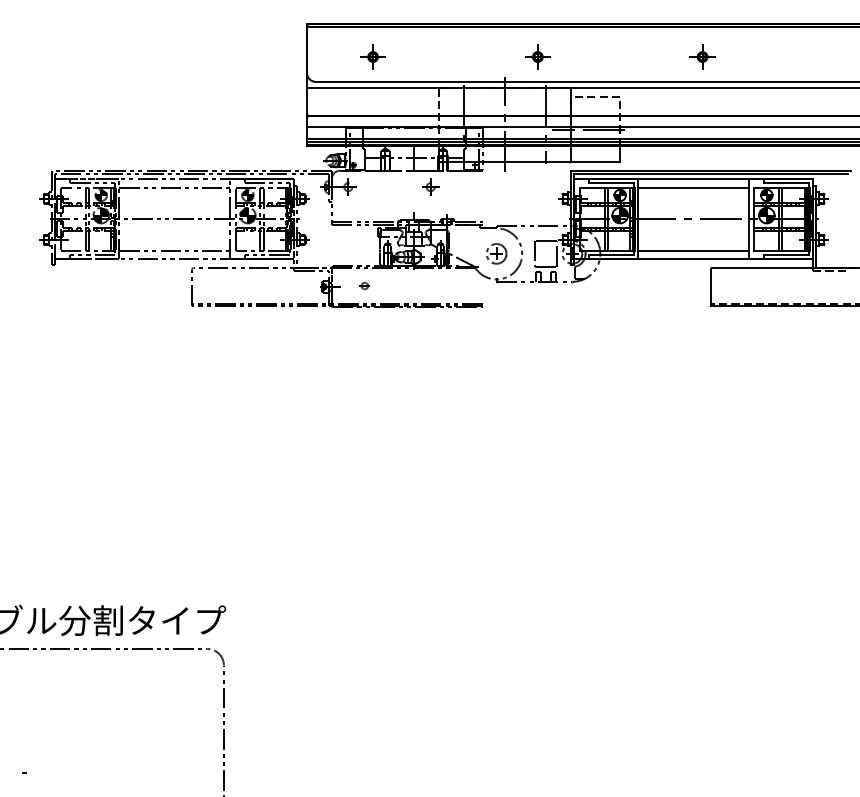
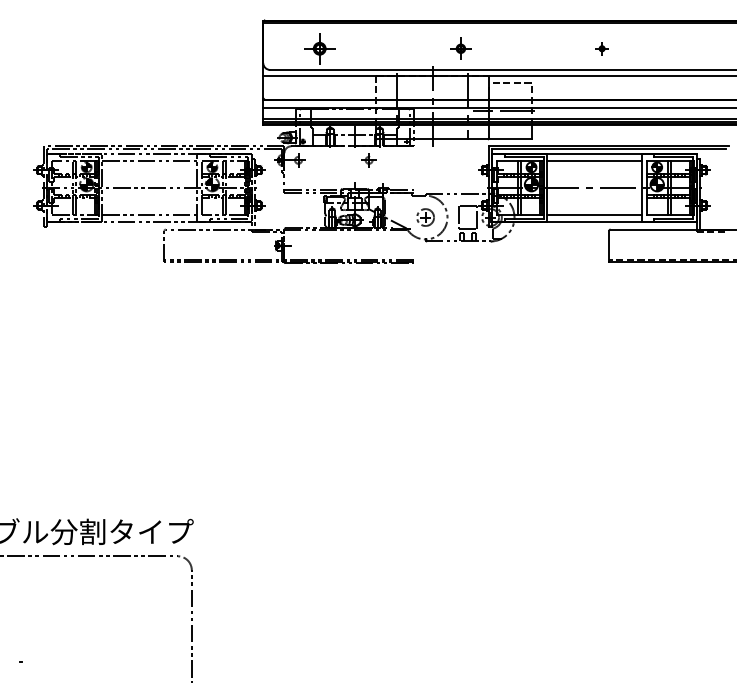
part: (372, 56) -> (319, 48), size x1.4
part: (702, 56) -> (602, 48), size x0.6
part: (364, 285) -> (312, 244), removed

